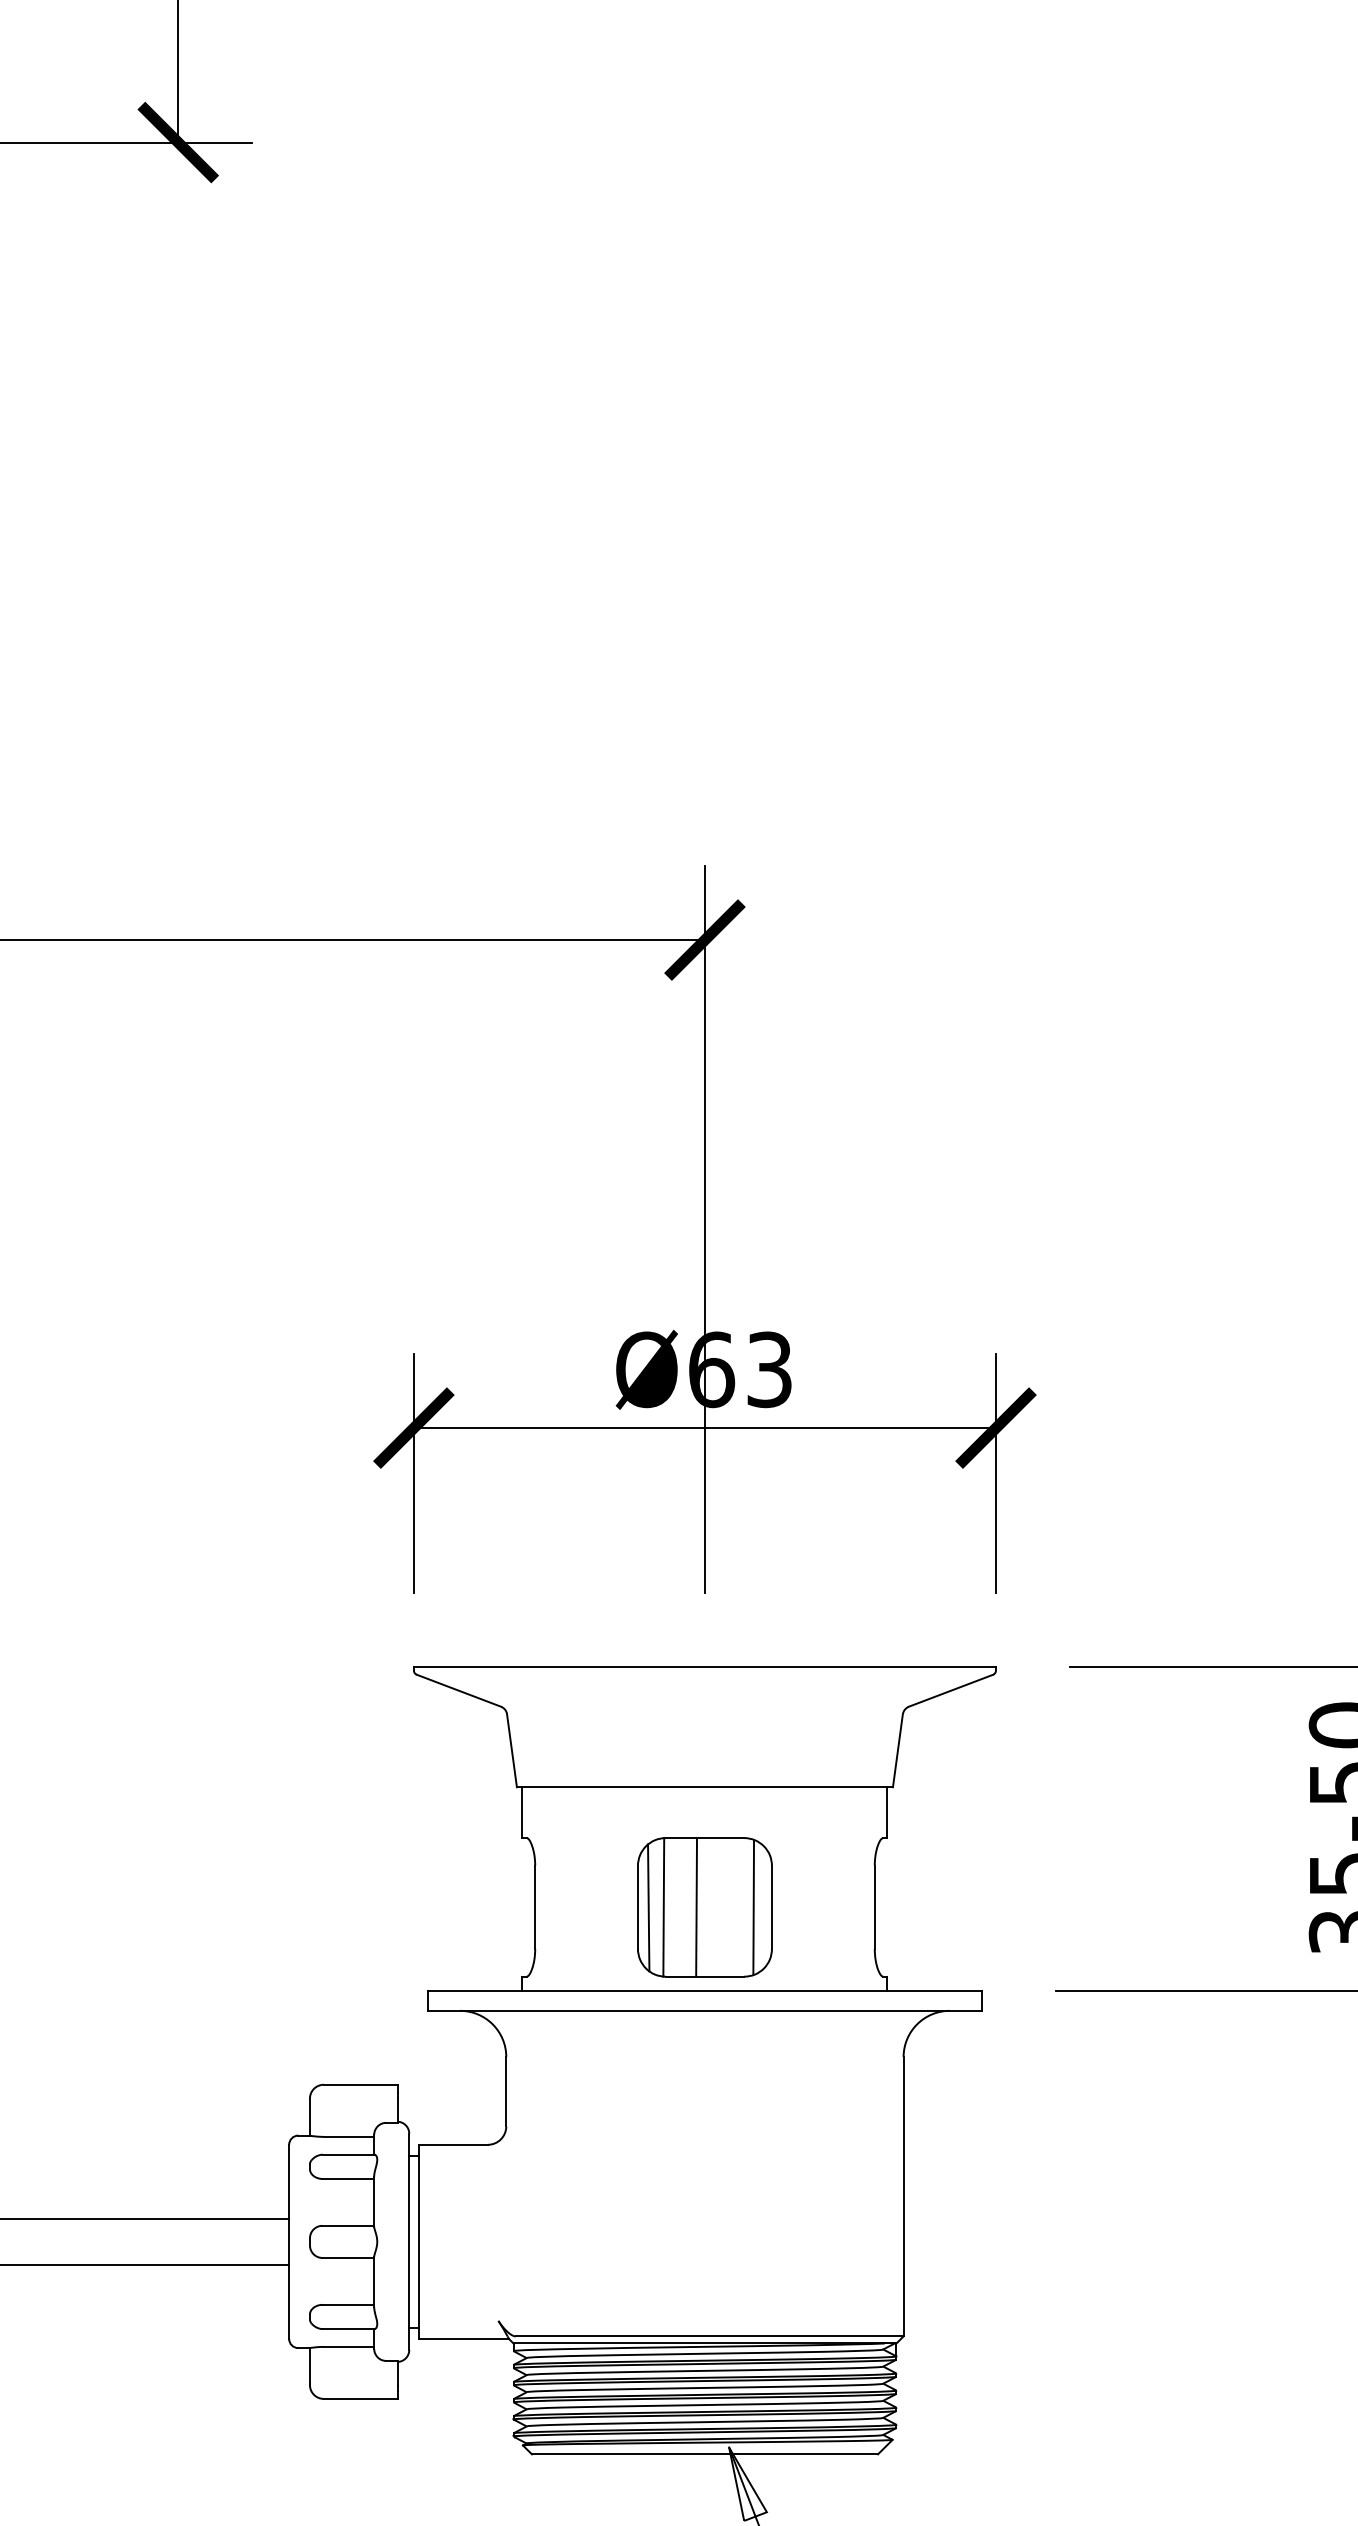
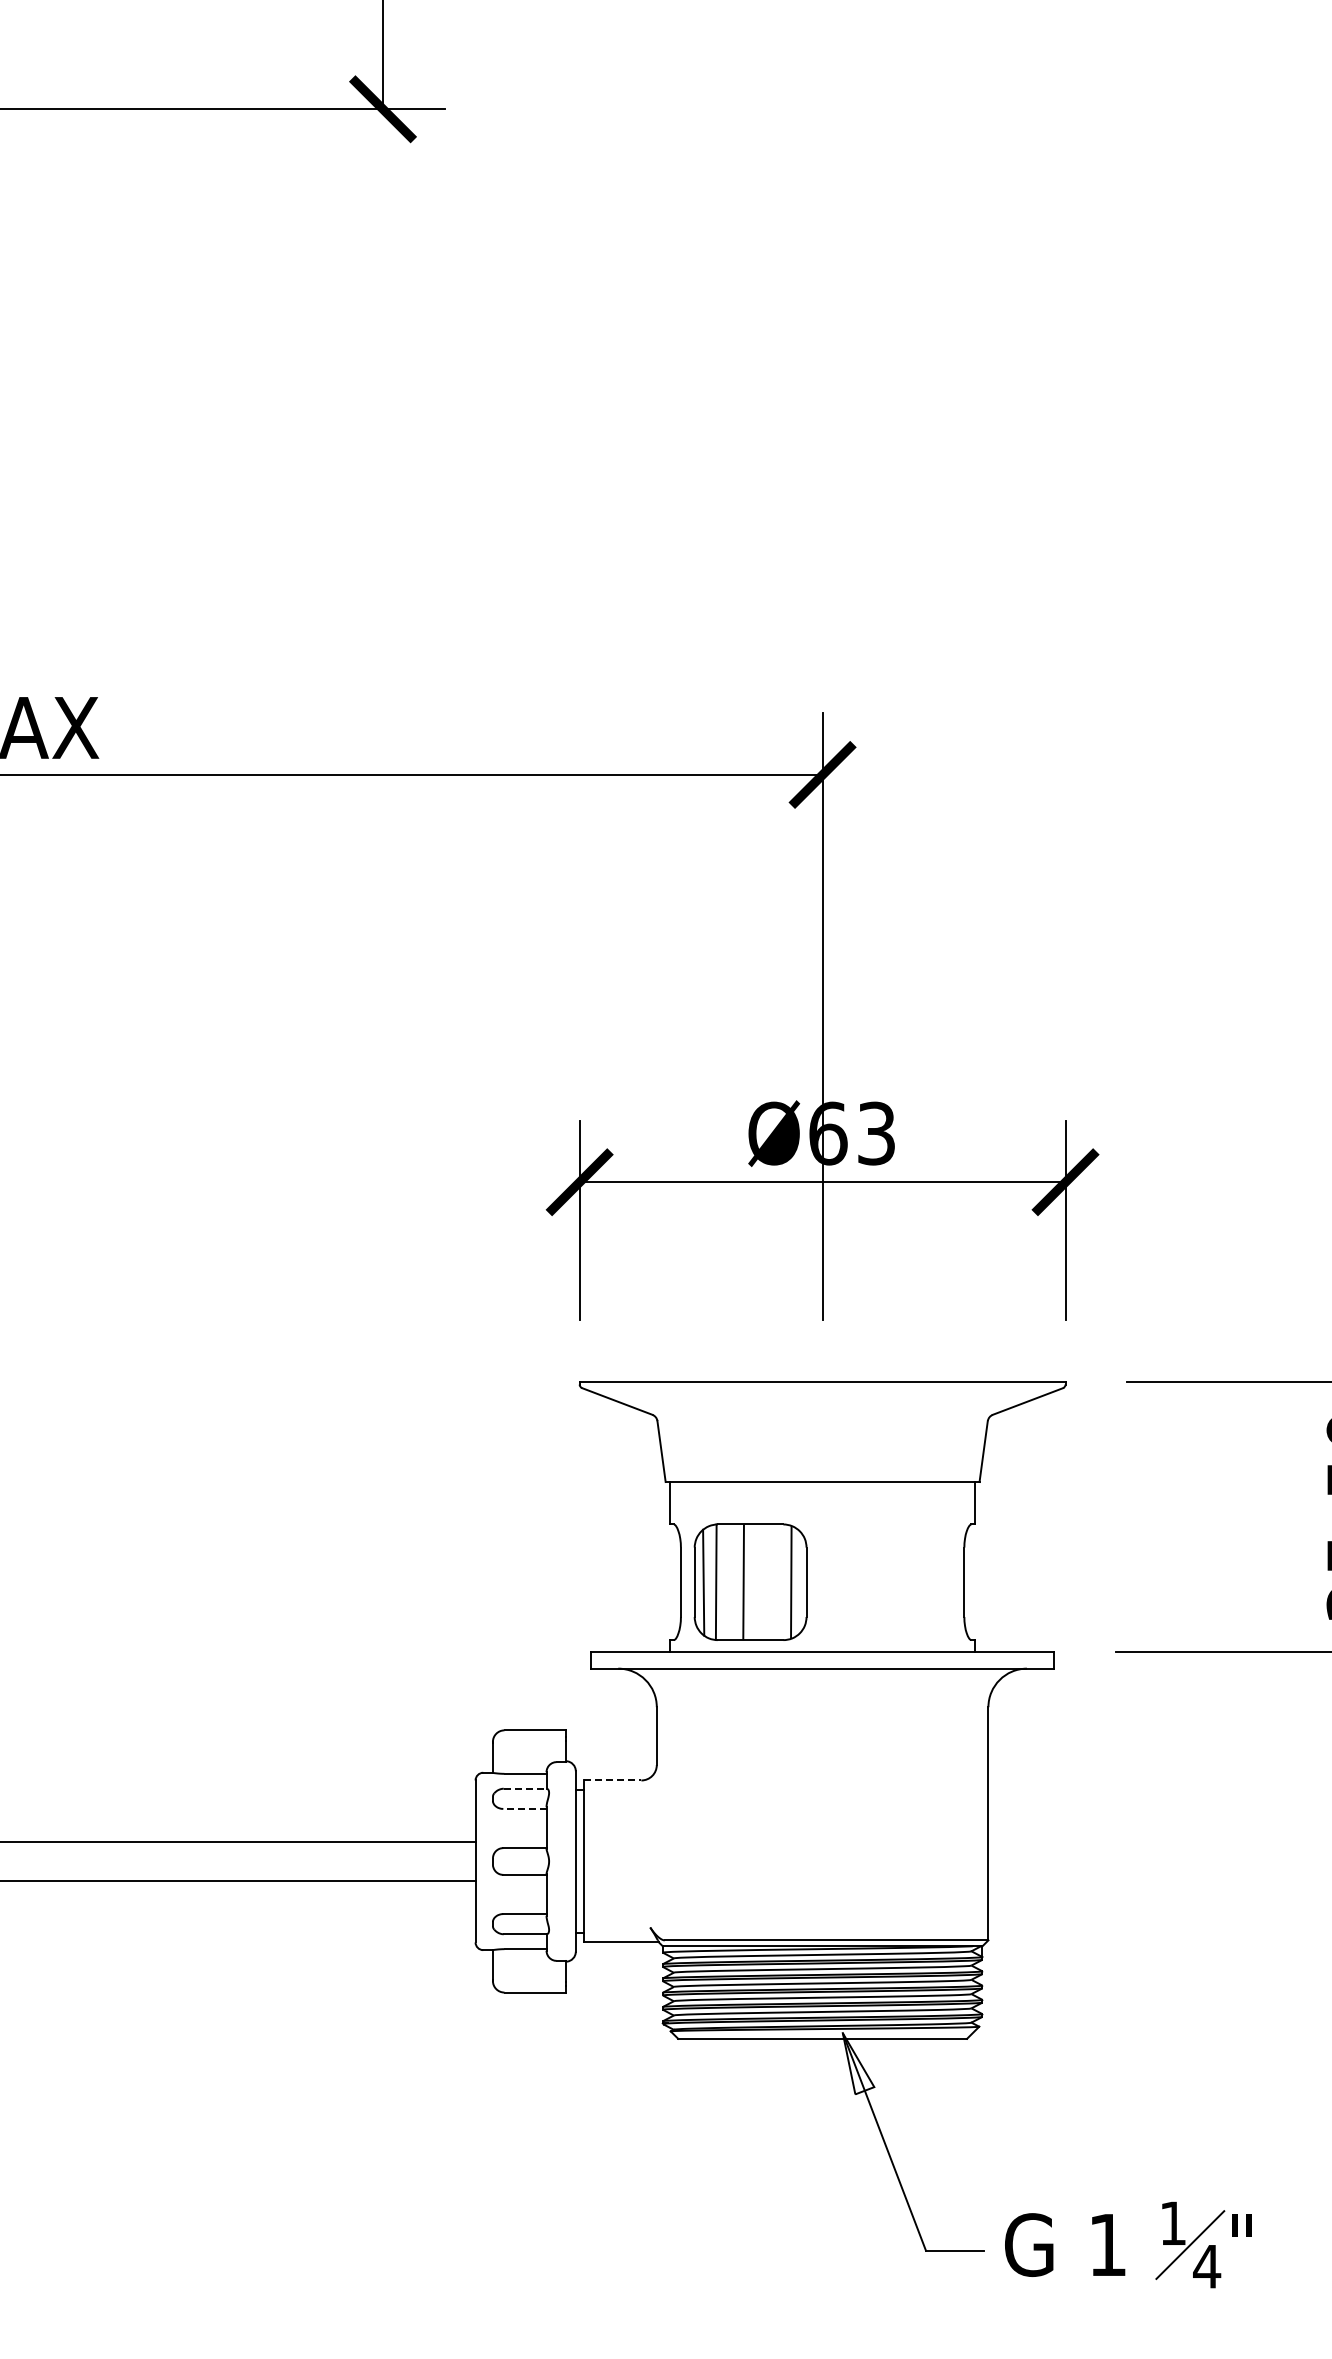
part: (704, 1906) -> (750, 1581), moved
line: (453, 2144) -> (612, 1780), solid -> dashed
line: (348, 2154) -> (525, 1788), solid -> dashed
line: (347, 2178) -> (524, 1808), solid -> dashed

